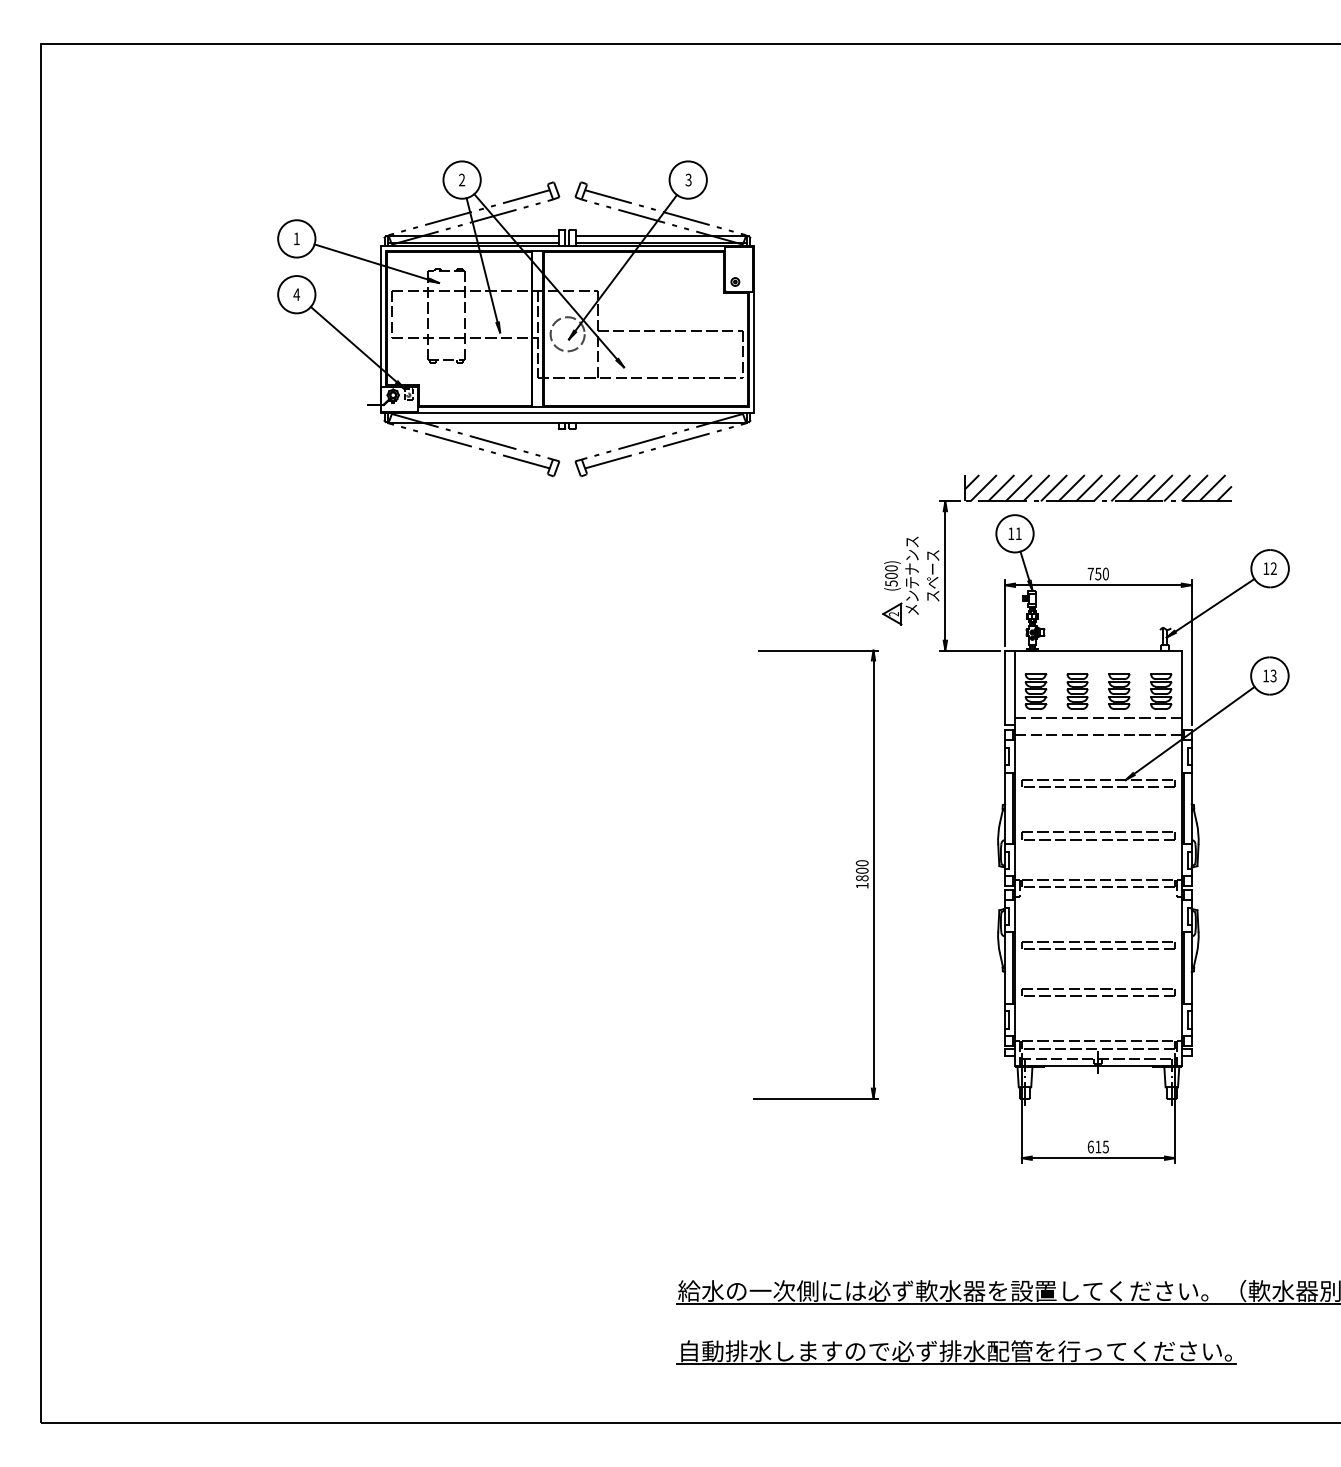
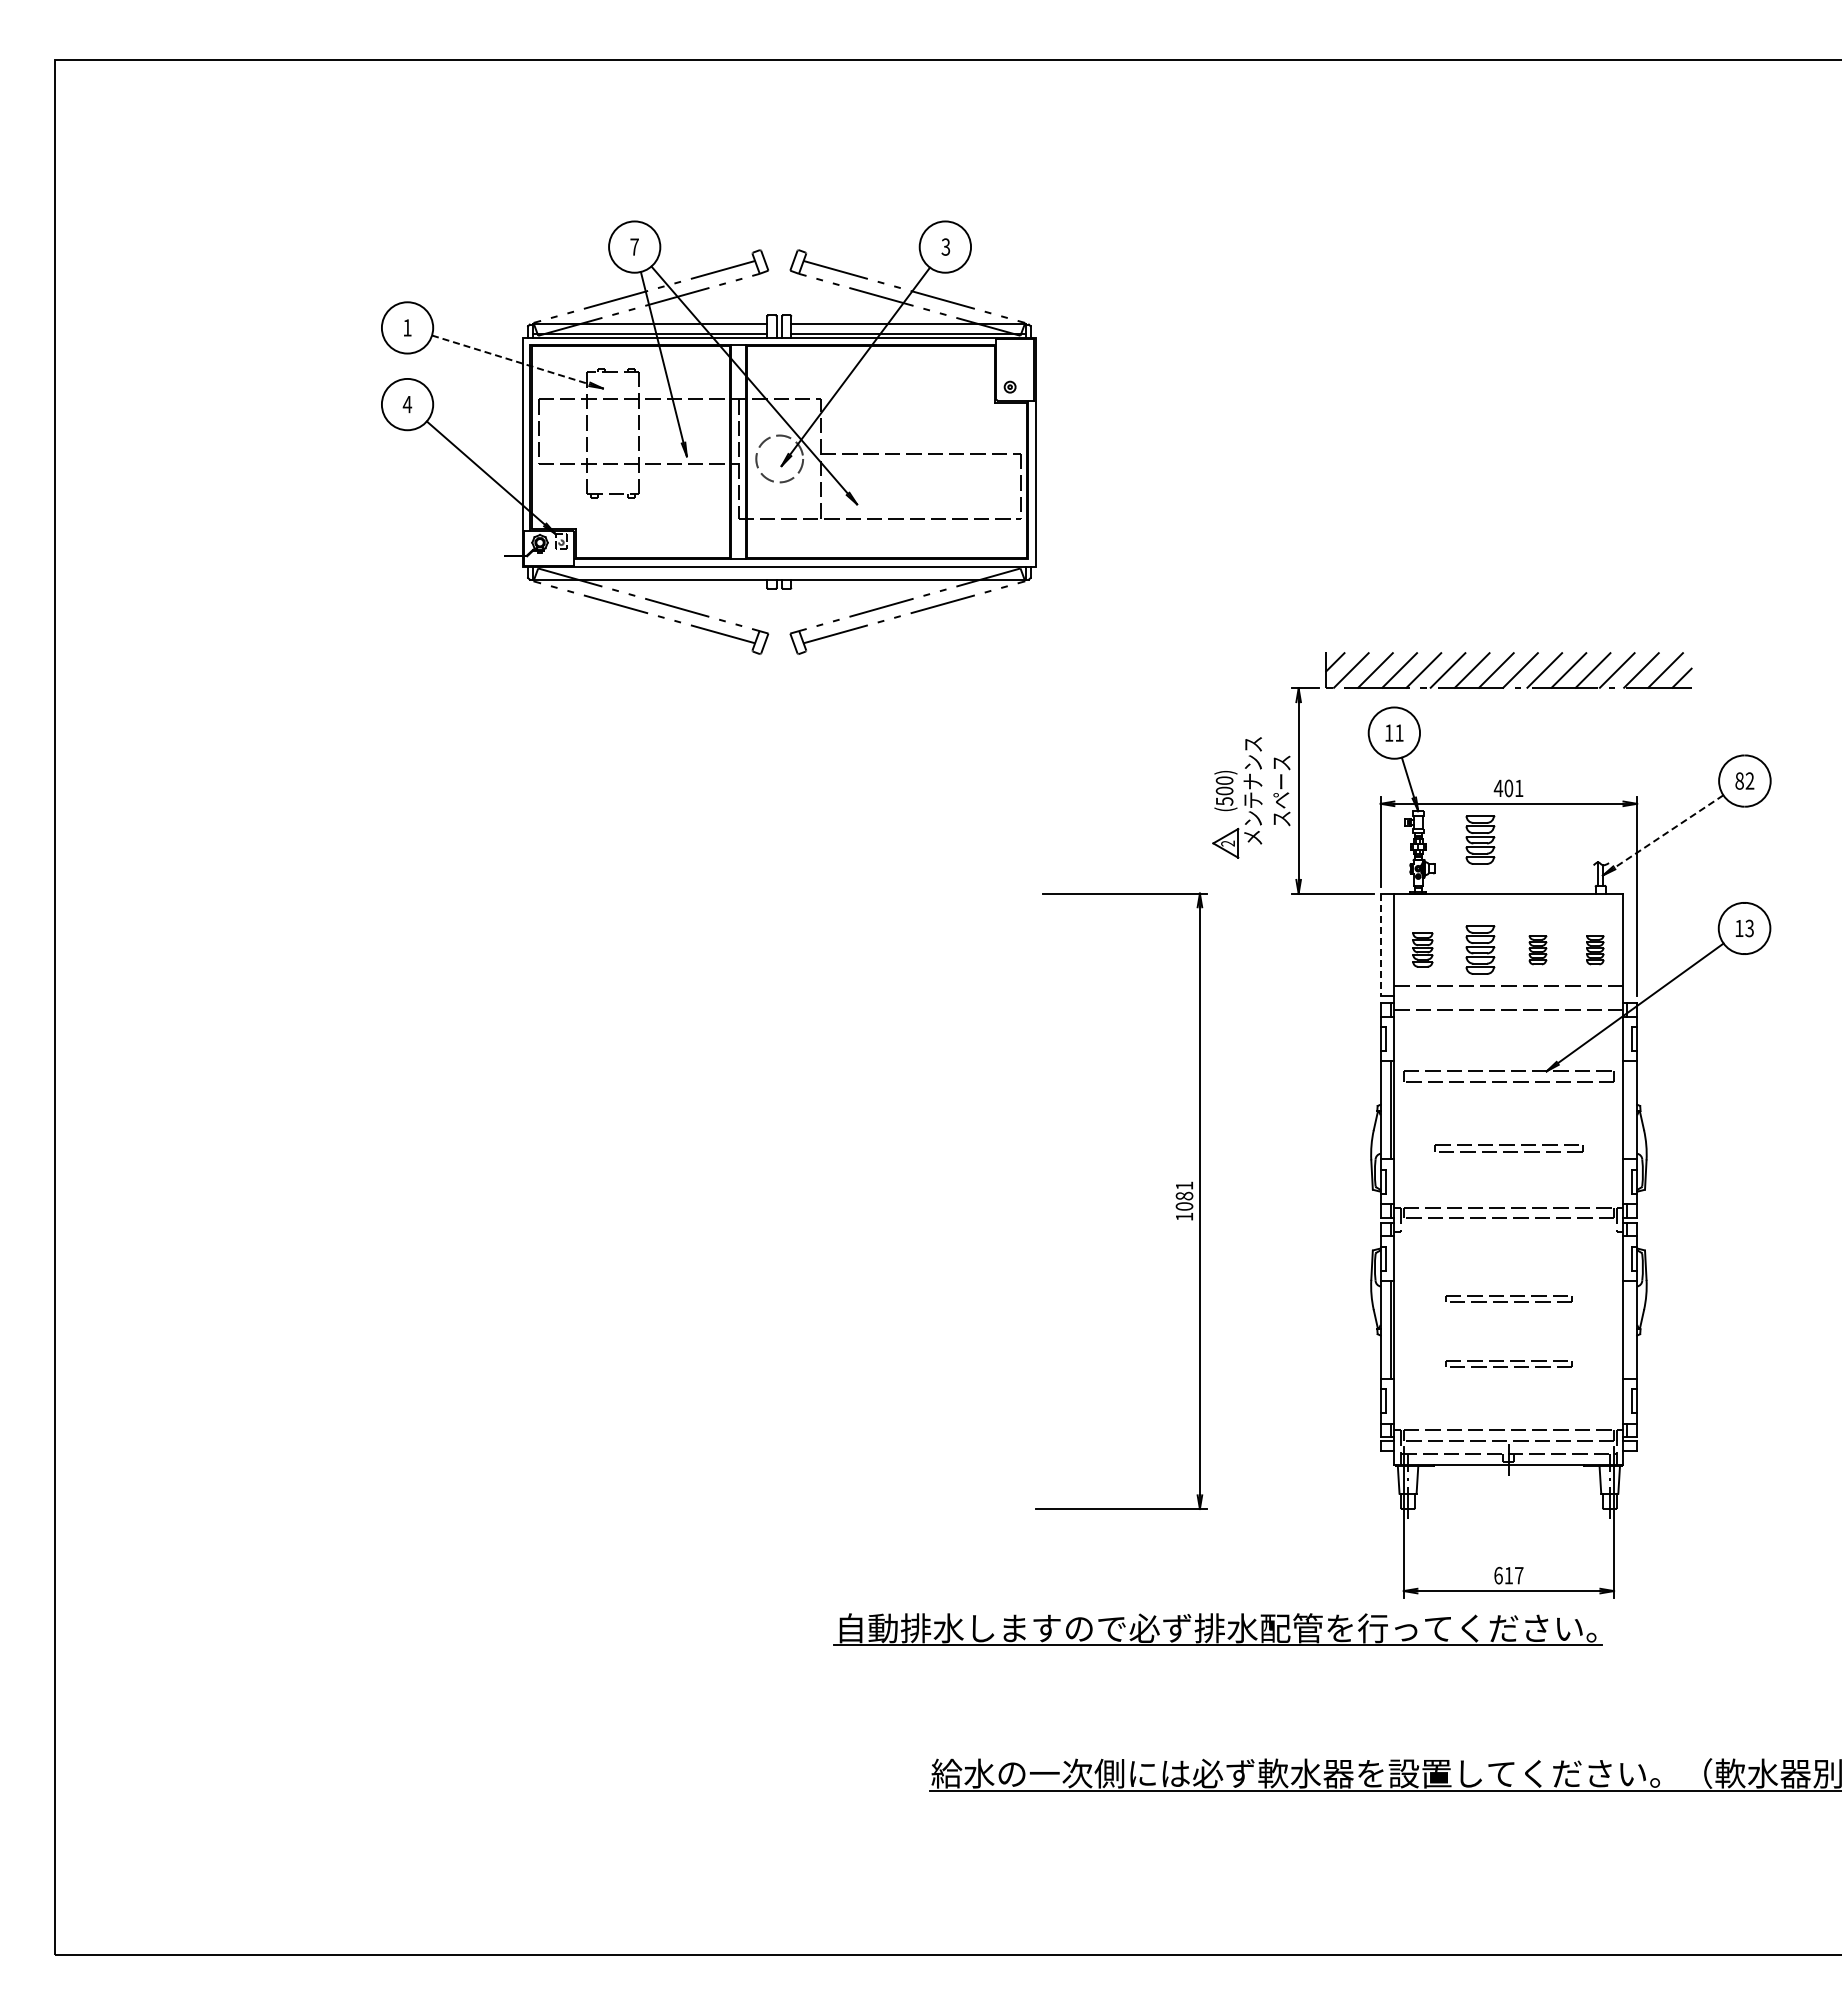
text: (461, 179) -> (634, 246), 2 -> 7
line: (371, 261) -> (510, 359), solid -> dashed
text: (1266, 568) -> (1739, 780), 12 -> 82
text: (1098, 574) -> (1508, 788), 750 -> 401
line: (1214, 605) -> (1668, 831), solid -> dashed
part: (1077, 611) -> (1480, 839), added
line: (1004, 688) -> (1380, 945), solid -> dashed
part: (1035, 691) -> (1422, 949), size x0.7
part: (1119, 691) -> (1537, 949), size x0.6
part: (1161, 691) -> (1595, 949), size x0.6
line: (1183, 808) -> (1626, 1110), removed
part: (1098, 835) -> (1508, 1147), size x0.7
text: (862, 870) -> (1184, 1195), 1800 -> 1081
part: (1098, 945) -> (1508, 1298), size x0.6
line: (1183, 967) -> (1626, 1329), removed
part: (1098, 992) -> (1508, 1363), size x0.6
text: (1105, 1146) -> (1518, 1575), 615 -> 617
part: (956, 1352) -> (1217, 1629), moved

